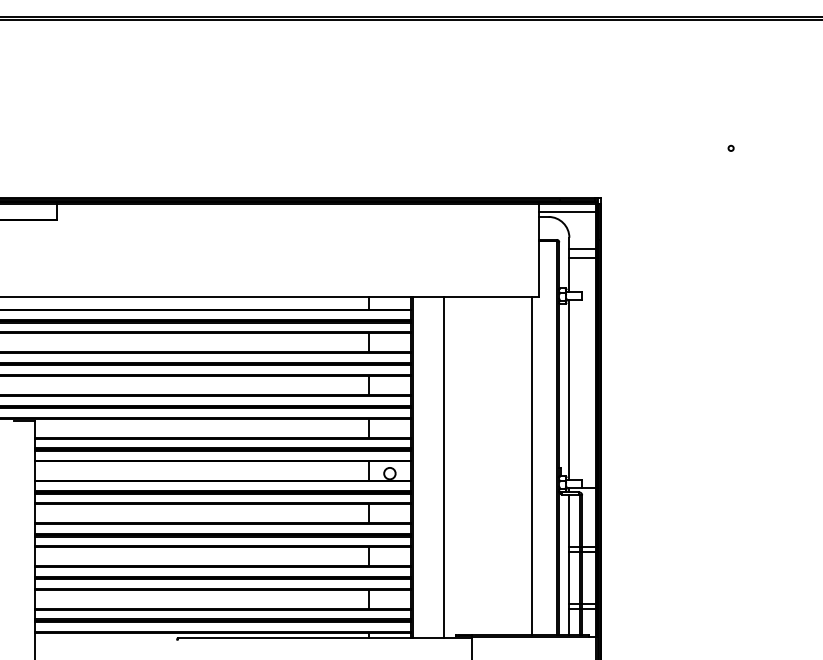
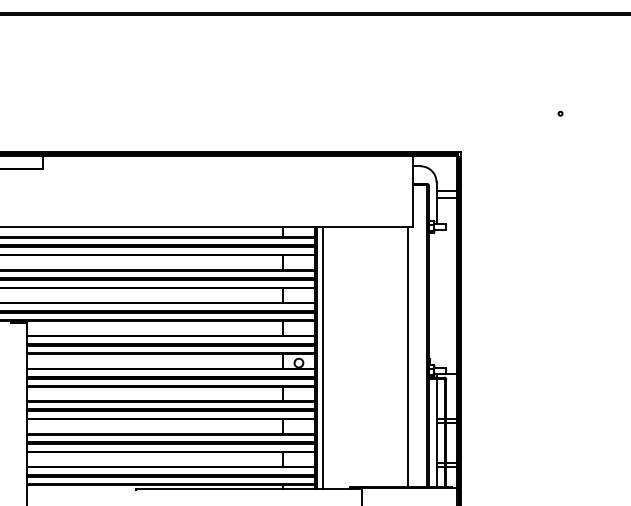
line: (566, 212) -> (434, 162), removed
line: (569, 389) -> (436, 298), removed
line: (443, 467) -> (323, 358), moved

